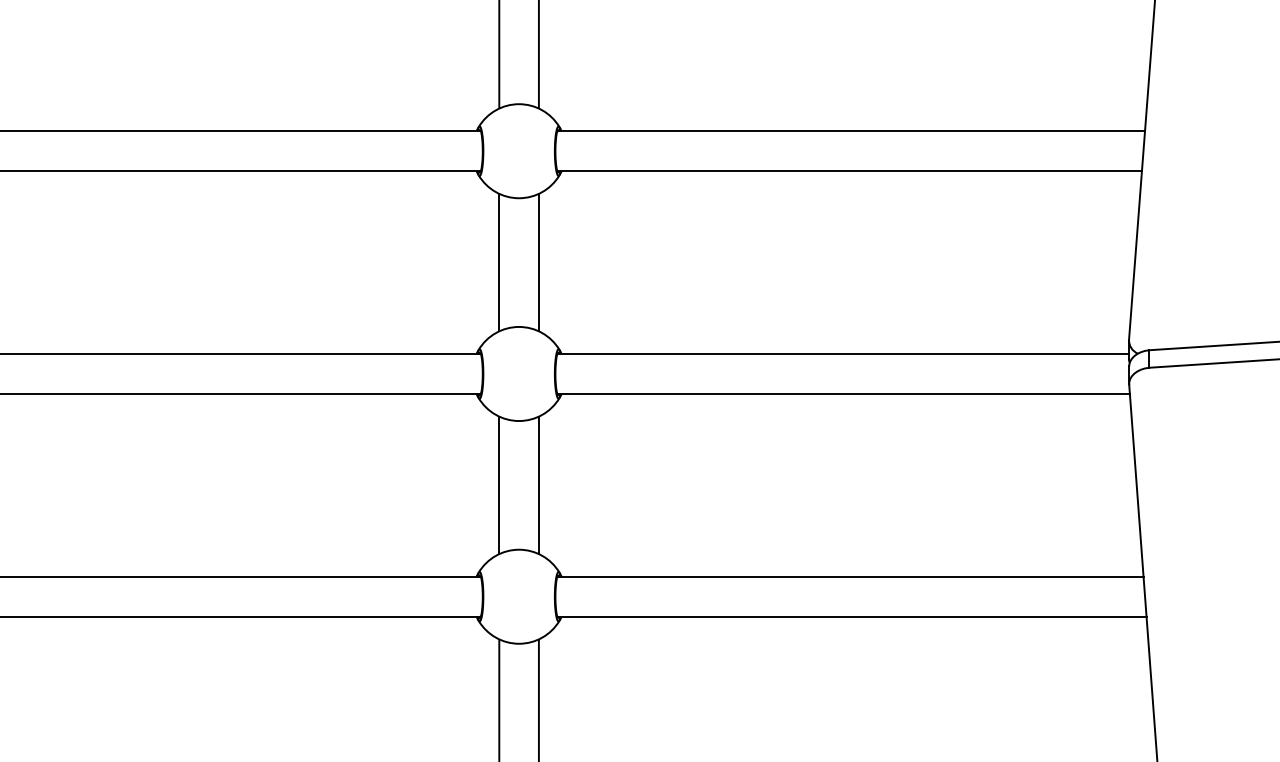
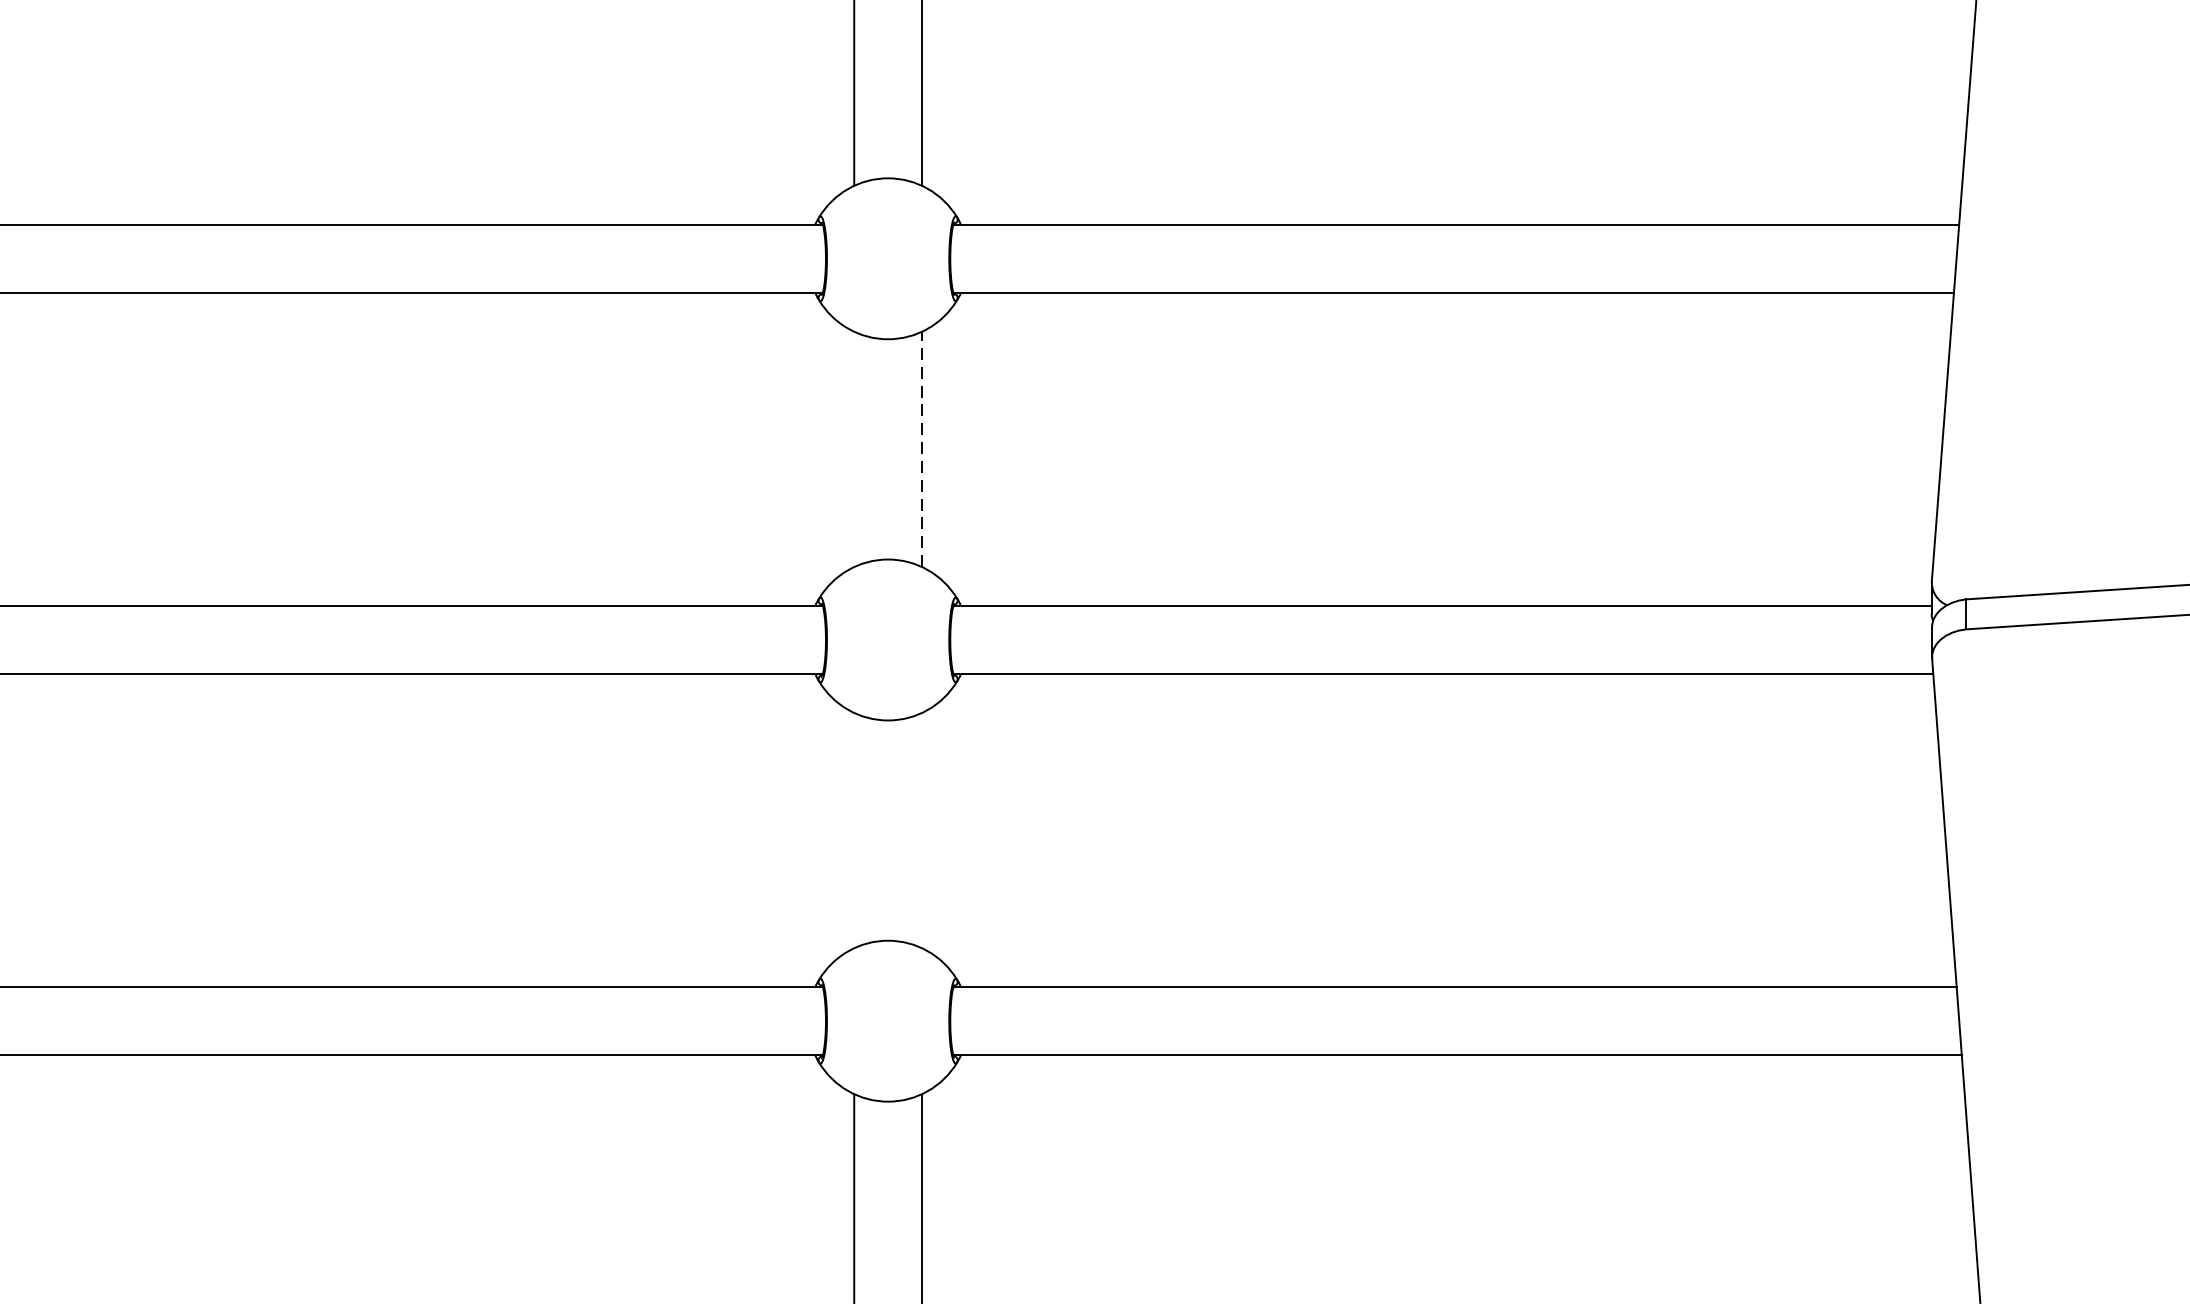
line: (499, 262) -> (854, 449), removed
line: (538, 262) -> (921, 449), solid -> dashed
line: (499, 485) -> (854, 830), removed
line: (538, 485) -> (921, 830), removed

